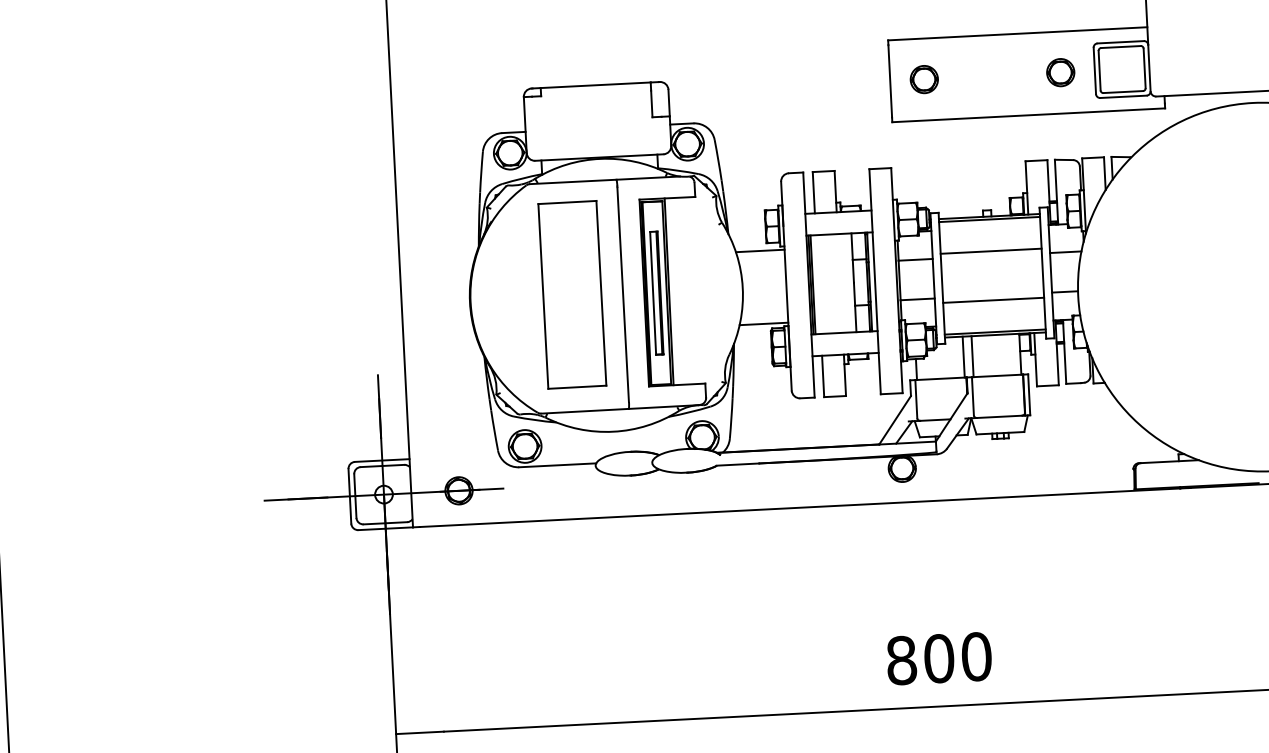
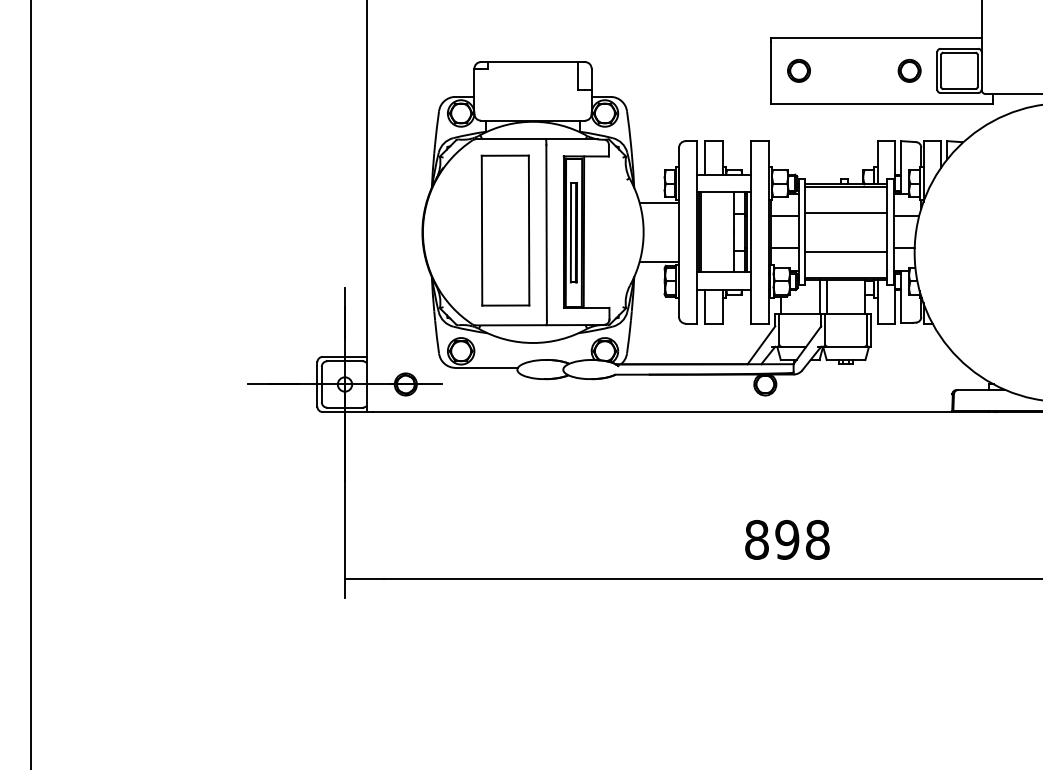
text: (957, 657) -> (802, 539), 800 -> 898

